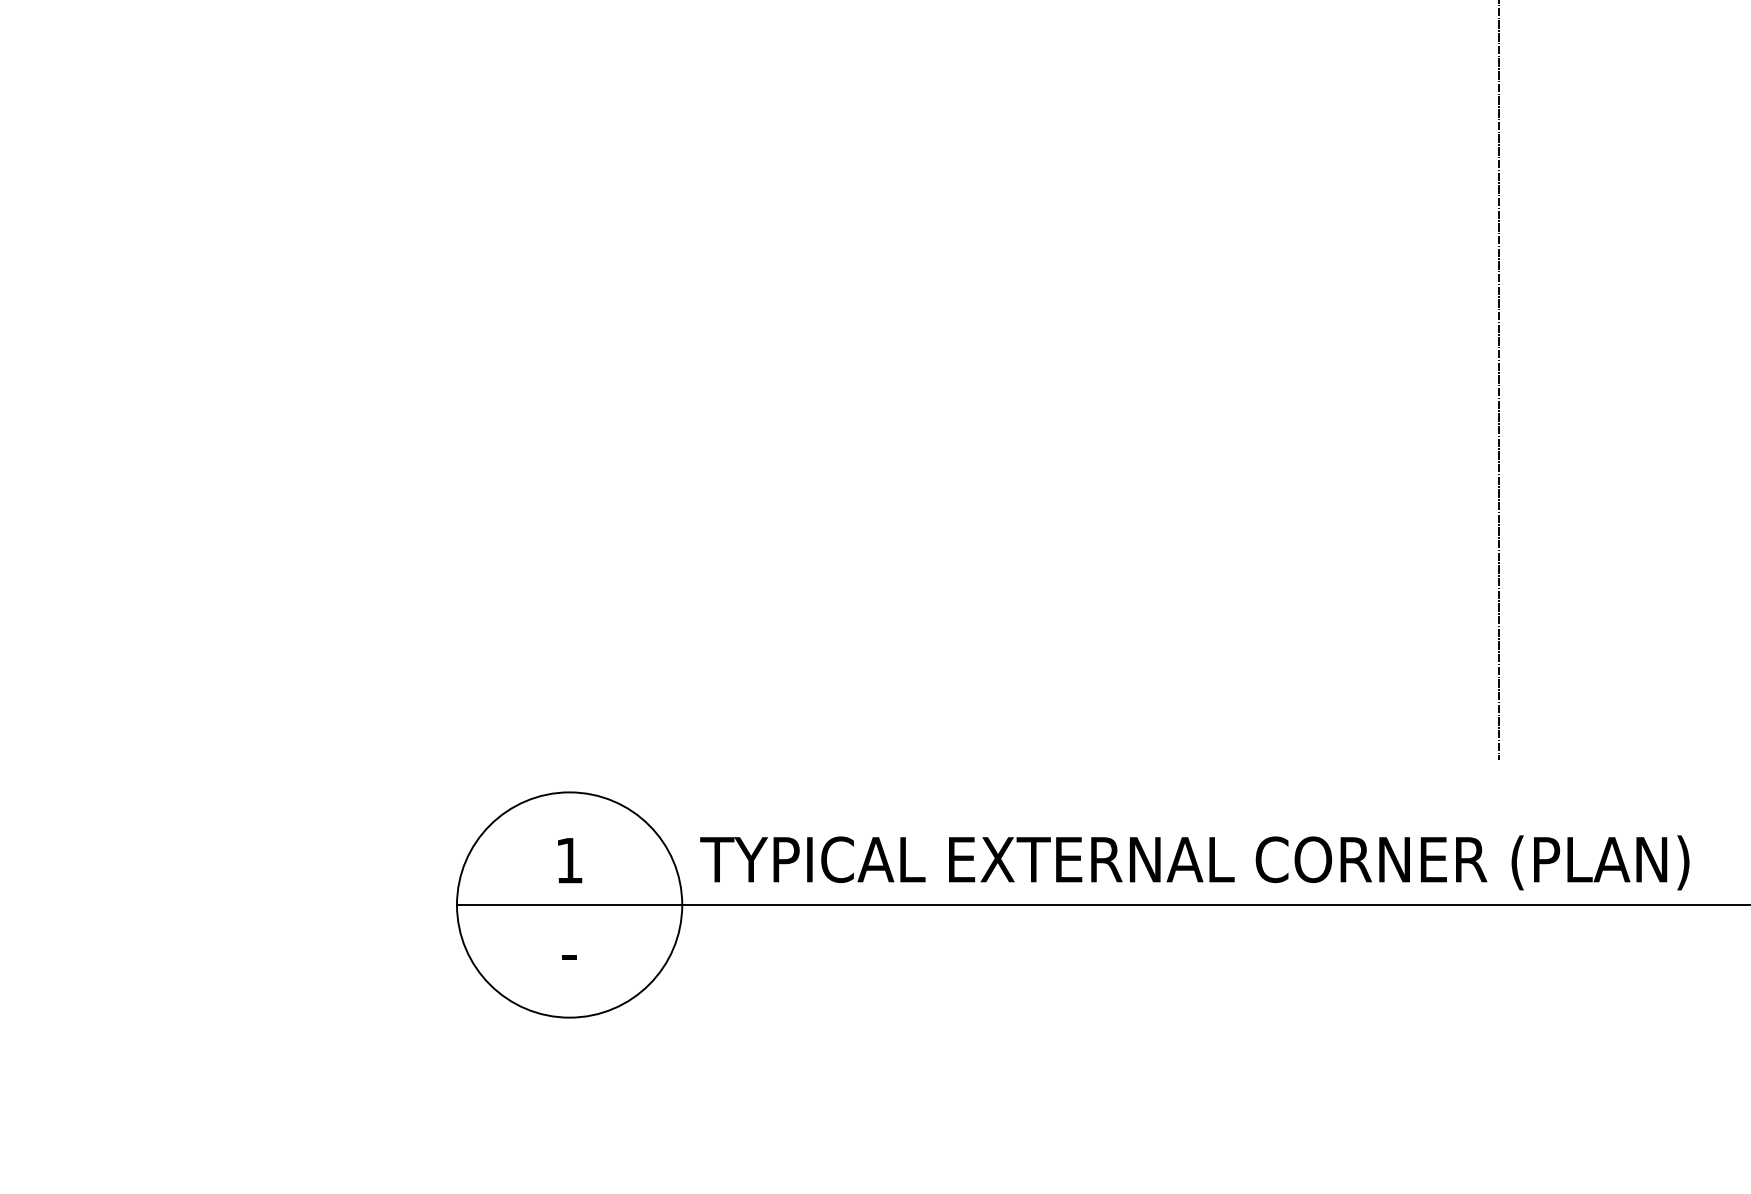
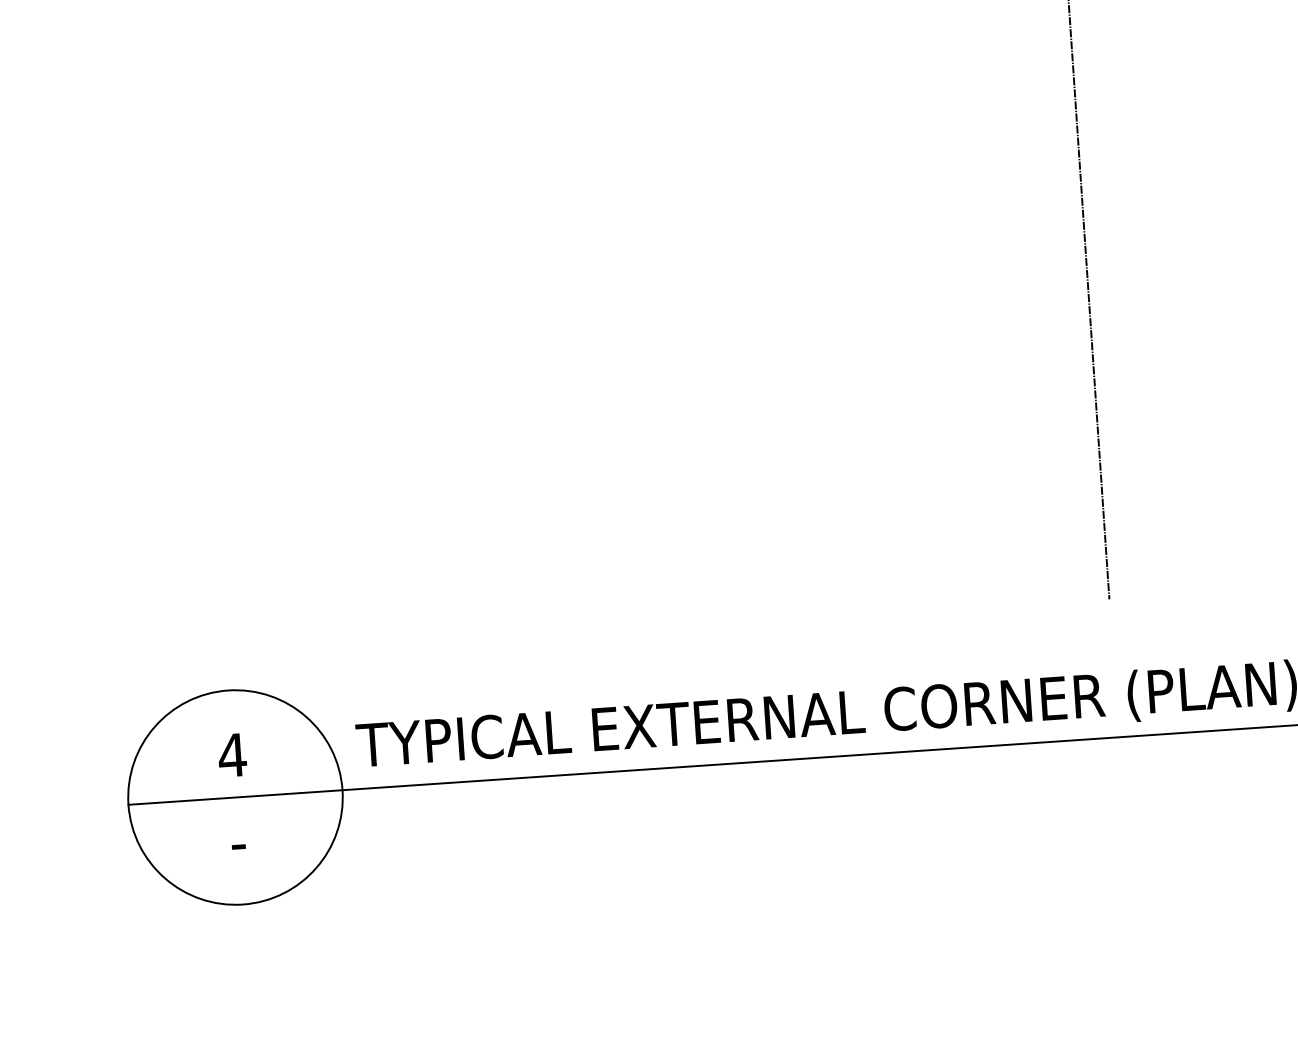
text: (569, 860) -> (232, 755), 1 -> 4

